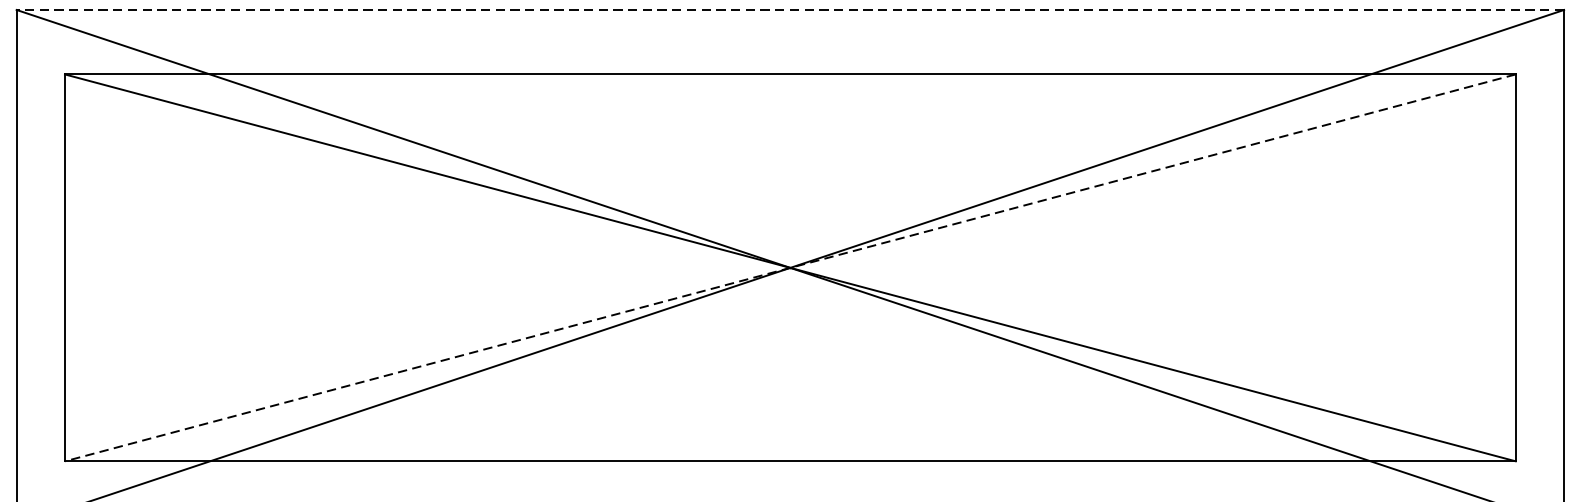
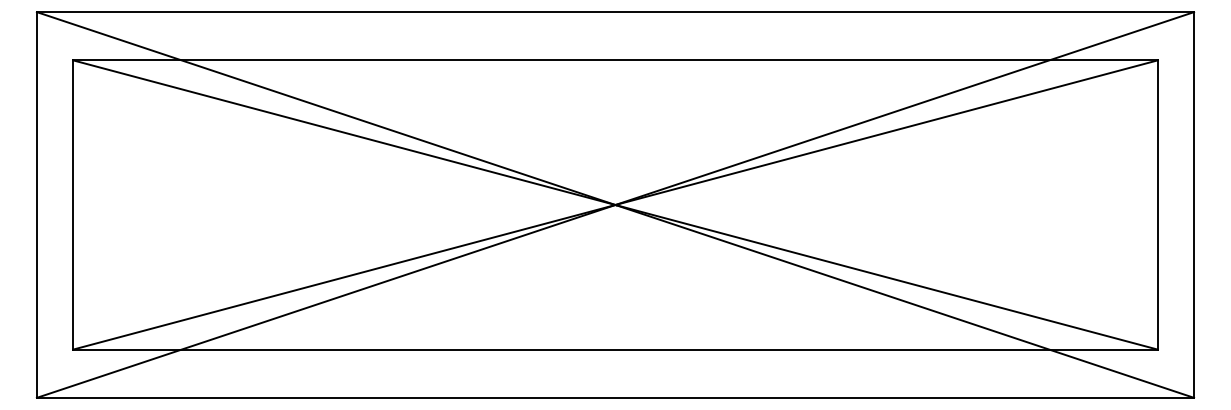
line: (790, 10) -> (615, 12), dashed -> solid
line: (790, 268) -> (615, 205), dashed -> solid

